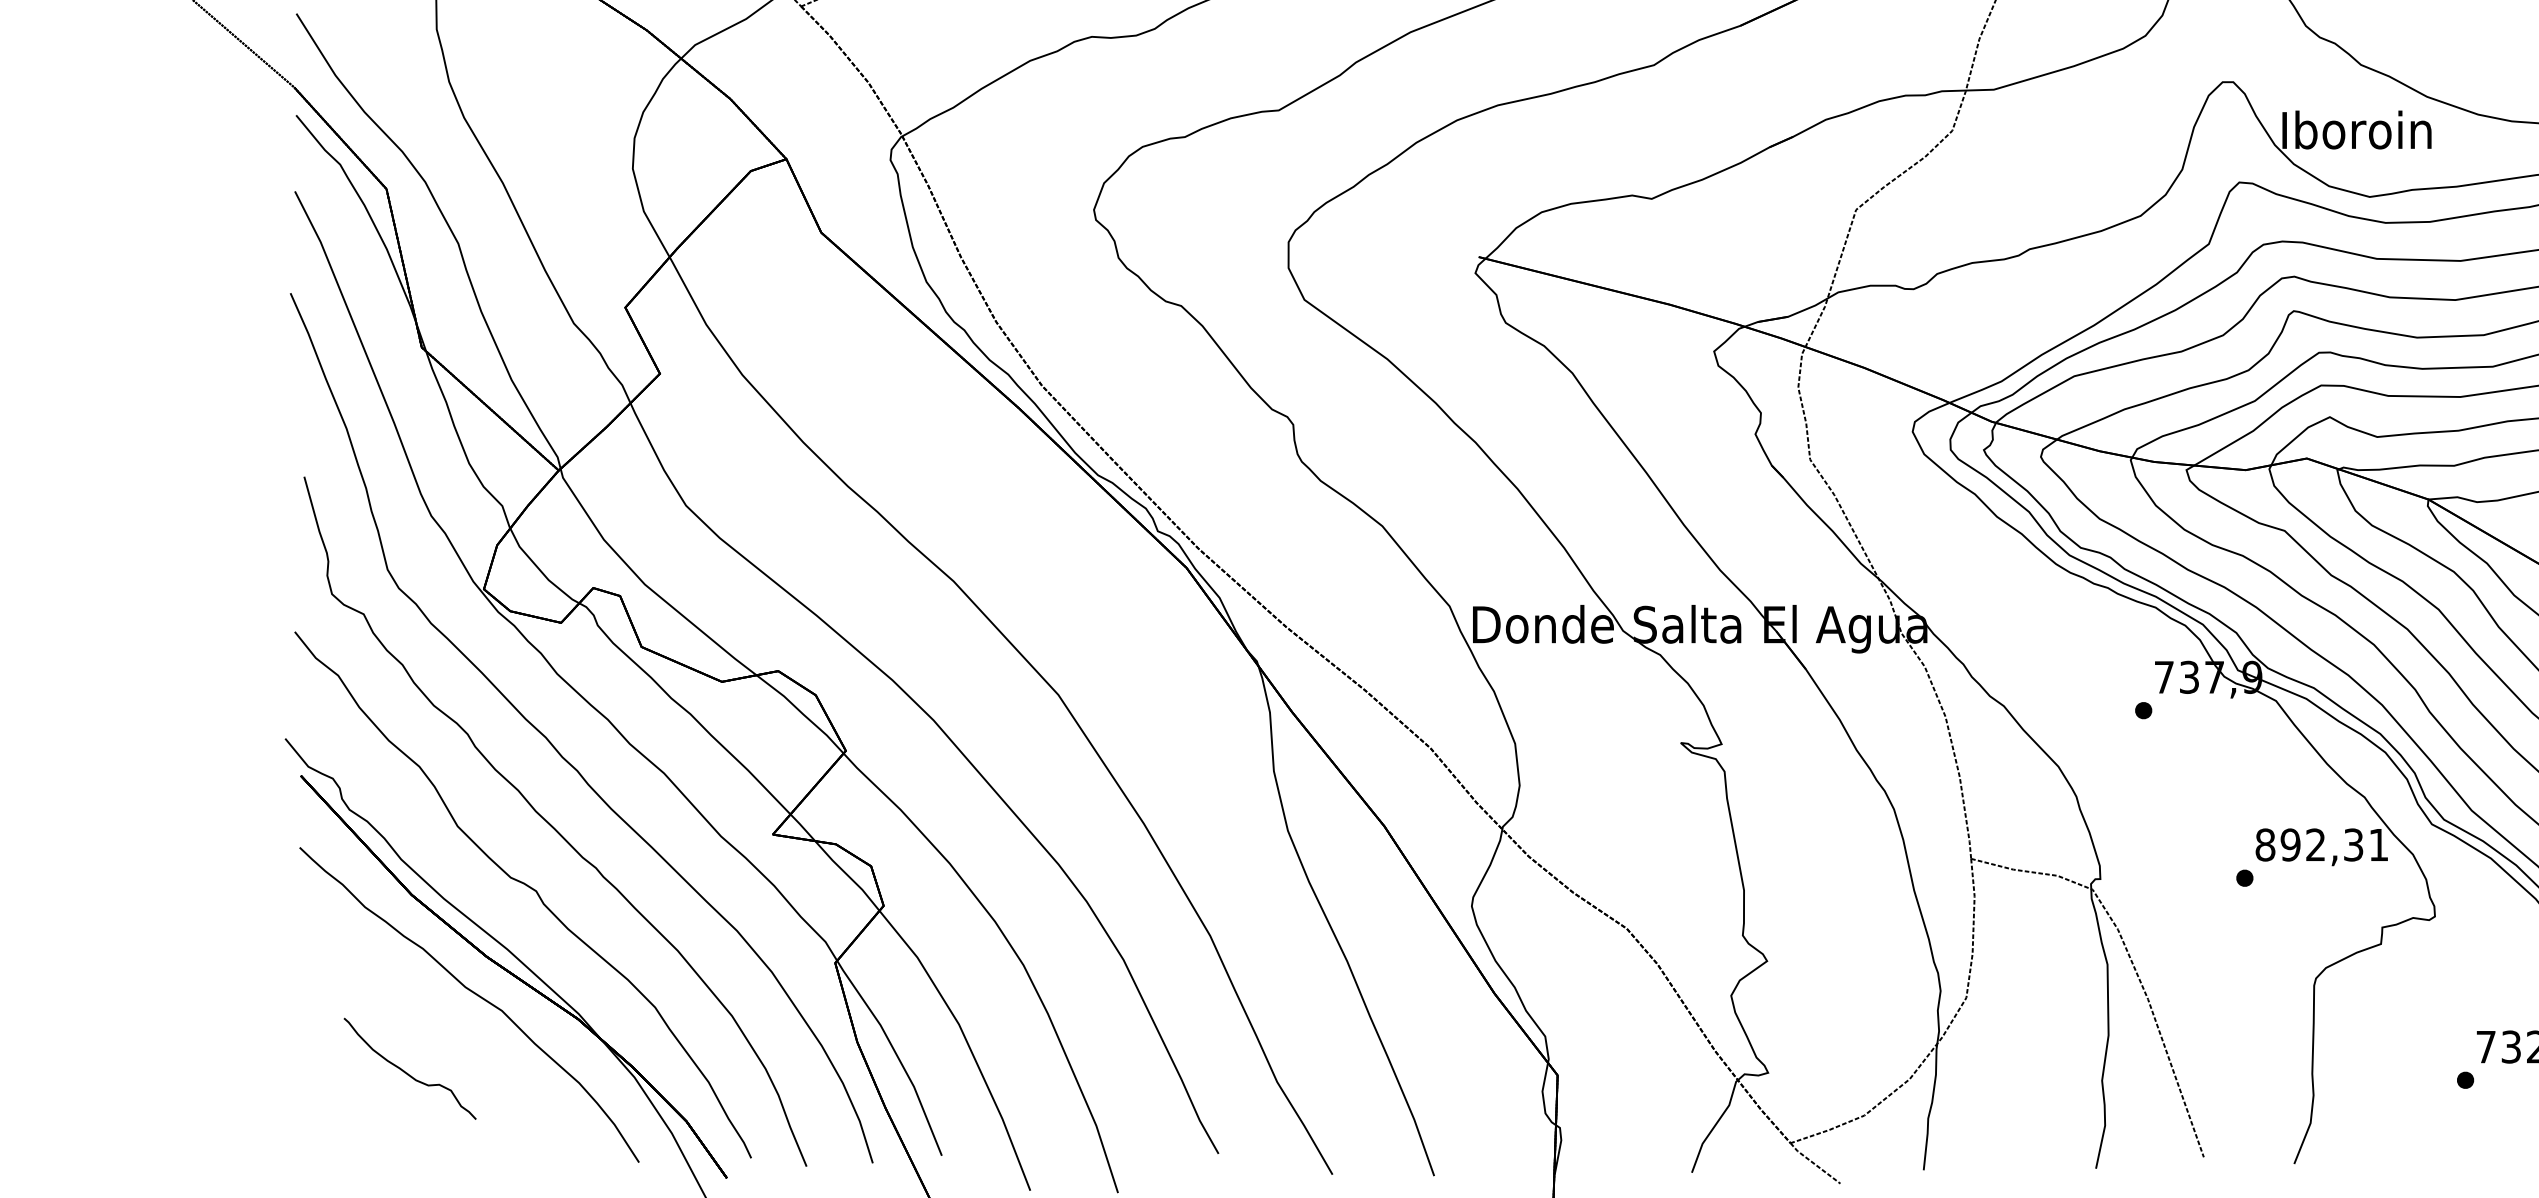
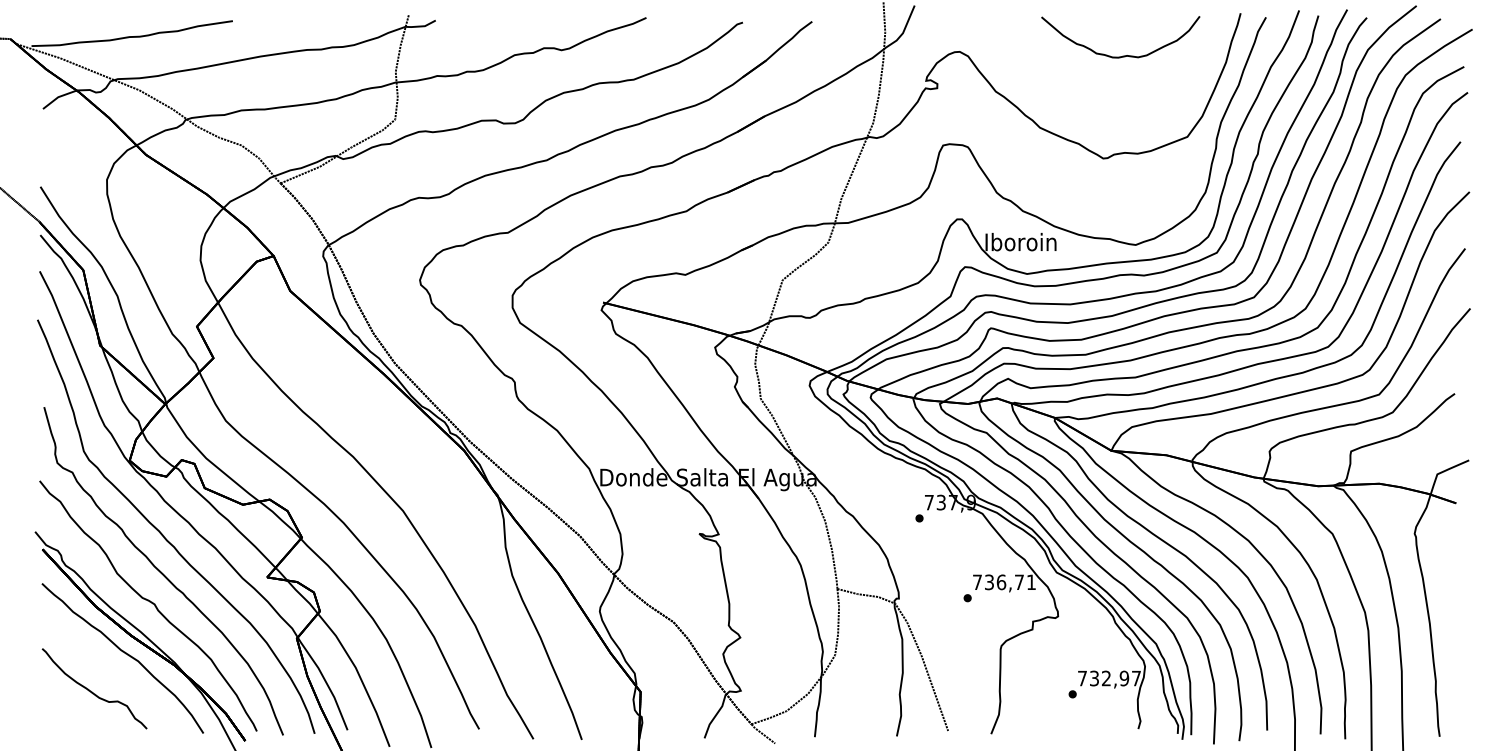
text: (2307, 845) -> (997, 582), 892,31 -> 736,71
part: (409, 1068) -> (94, 688), size x1.67

